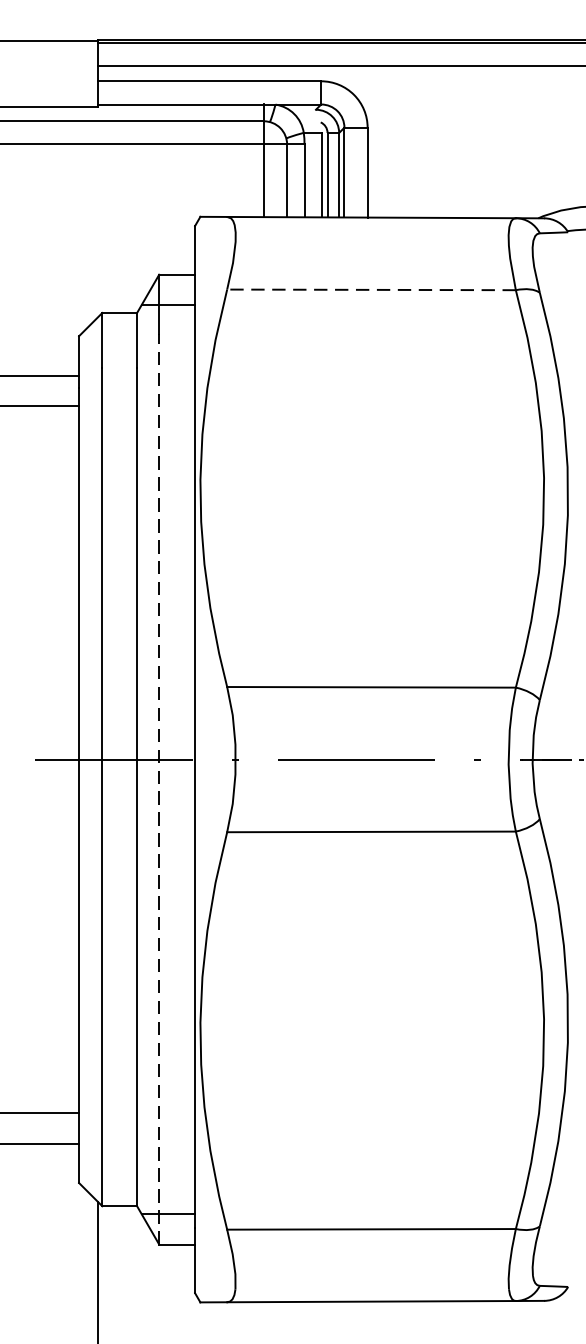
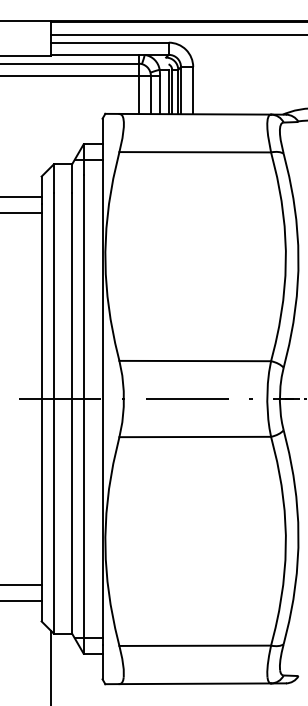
line: (371, 290) -> (195, 152), dashed -> solid
line: (158, 789) -> (83, 414), dashed -> solid

